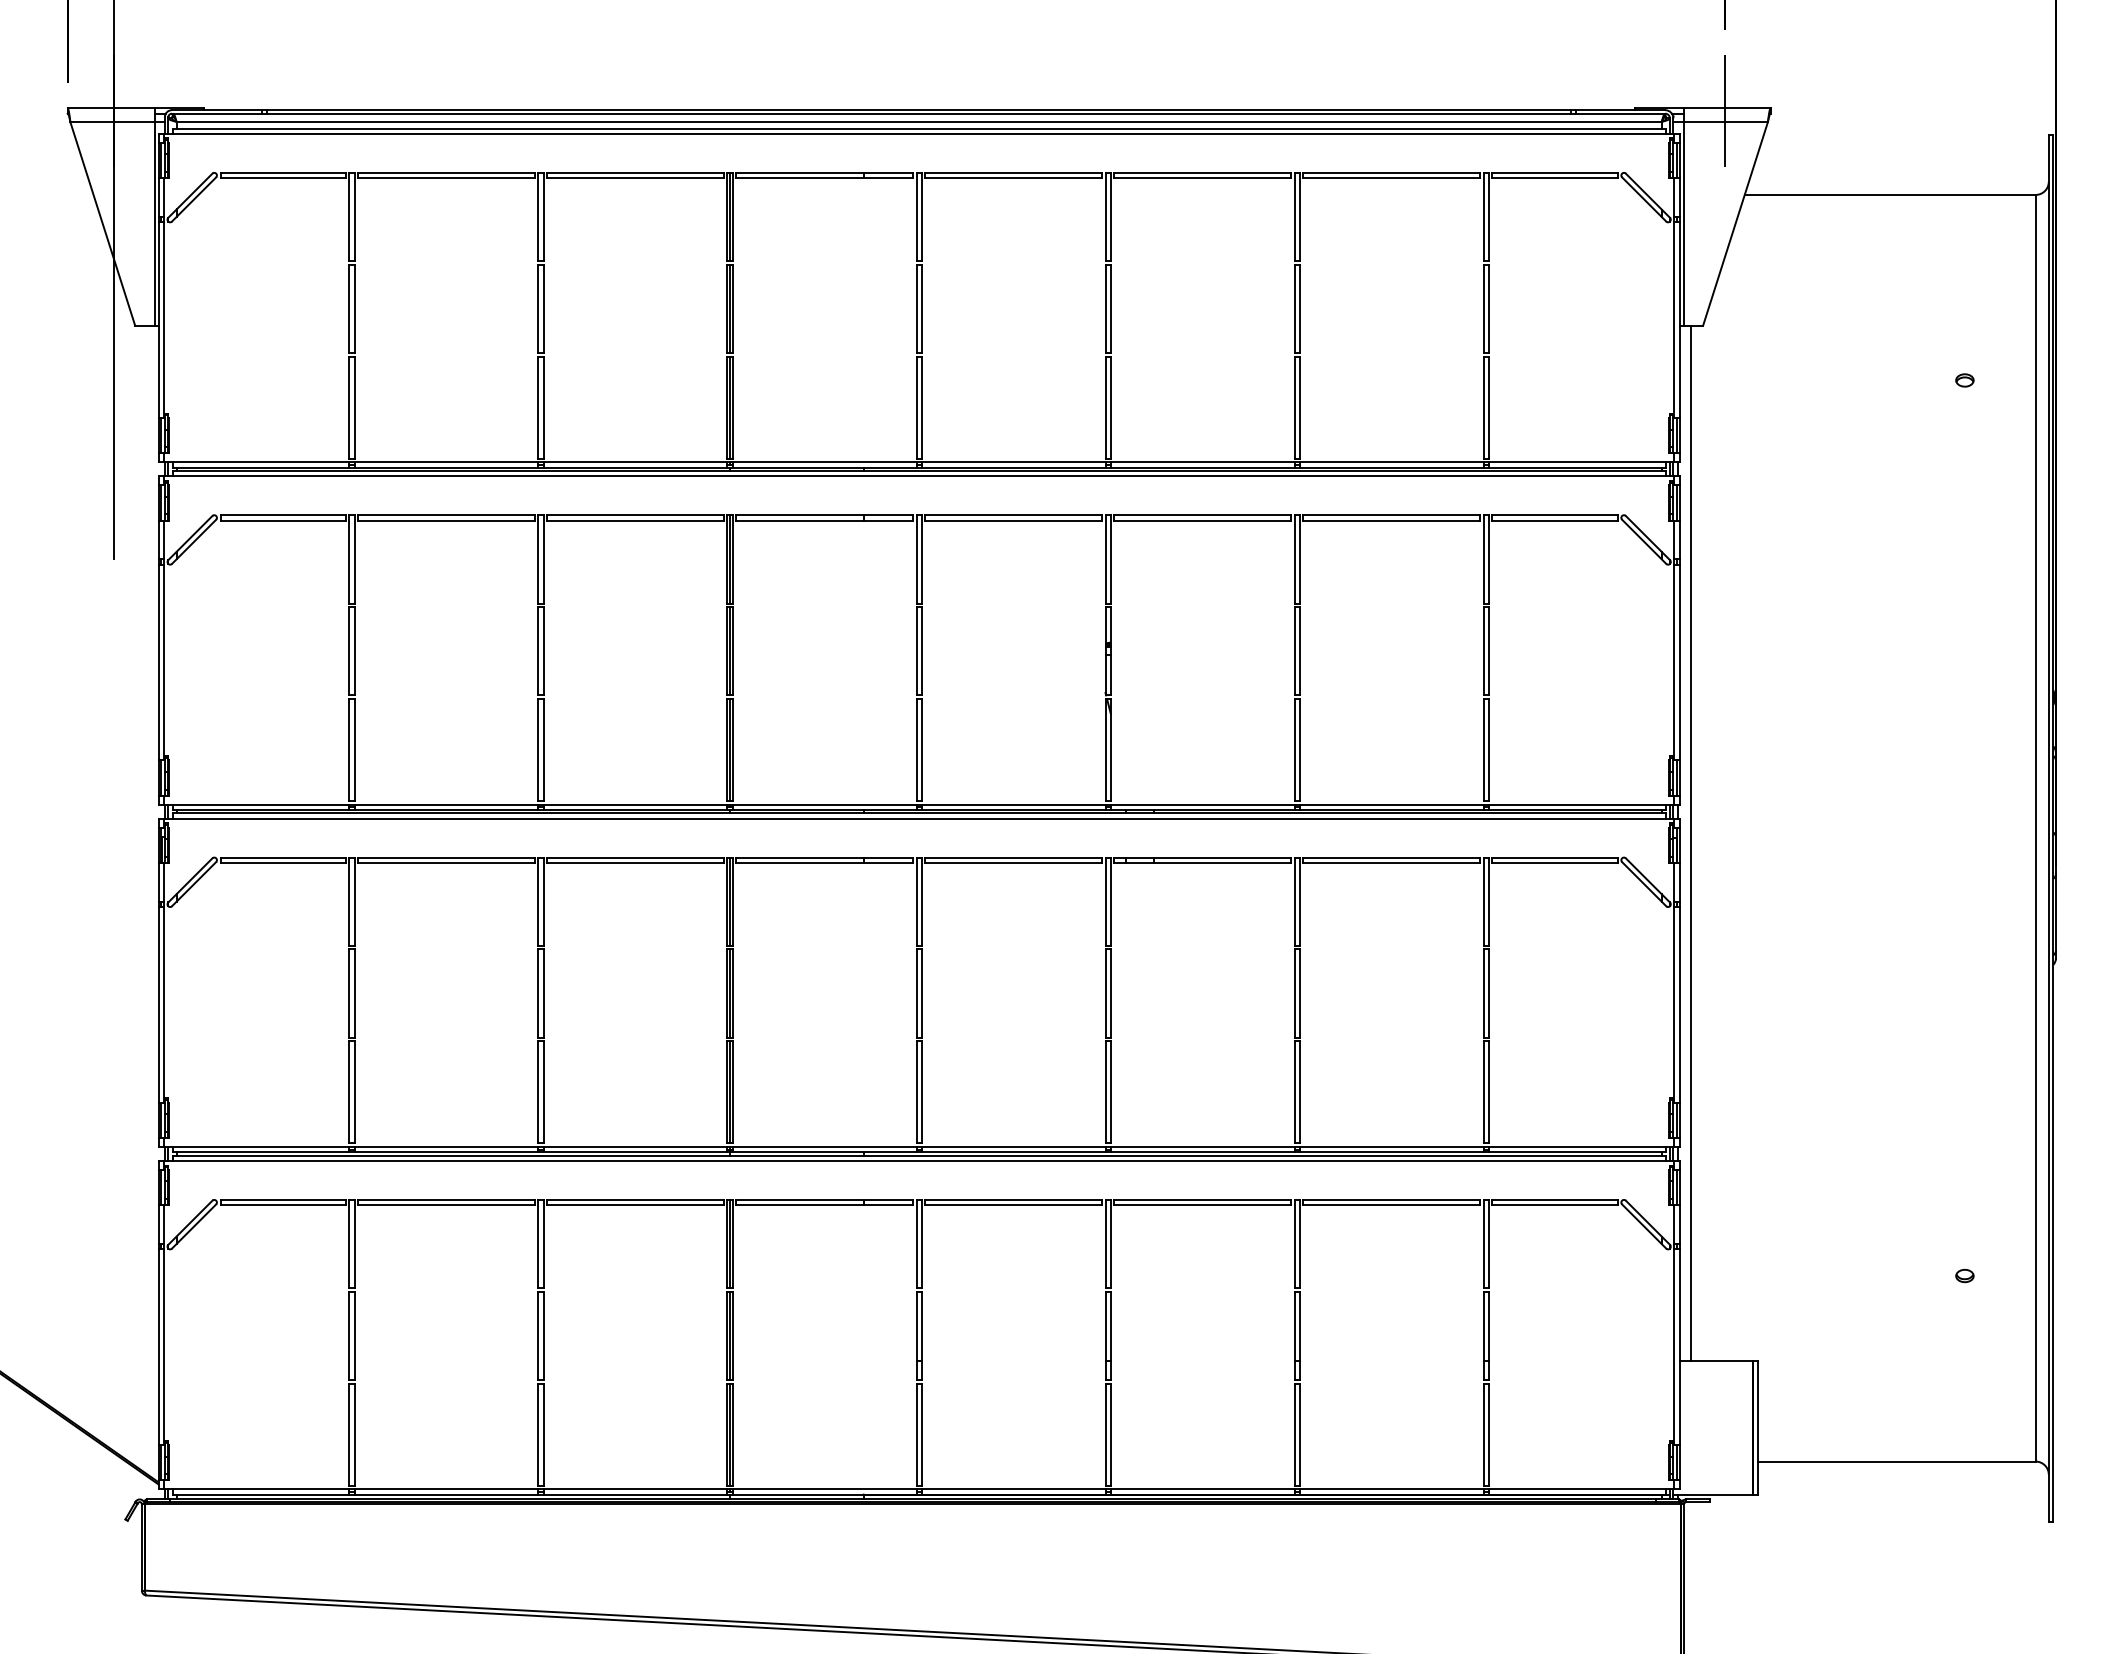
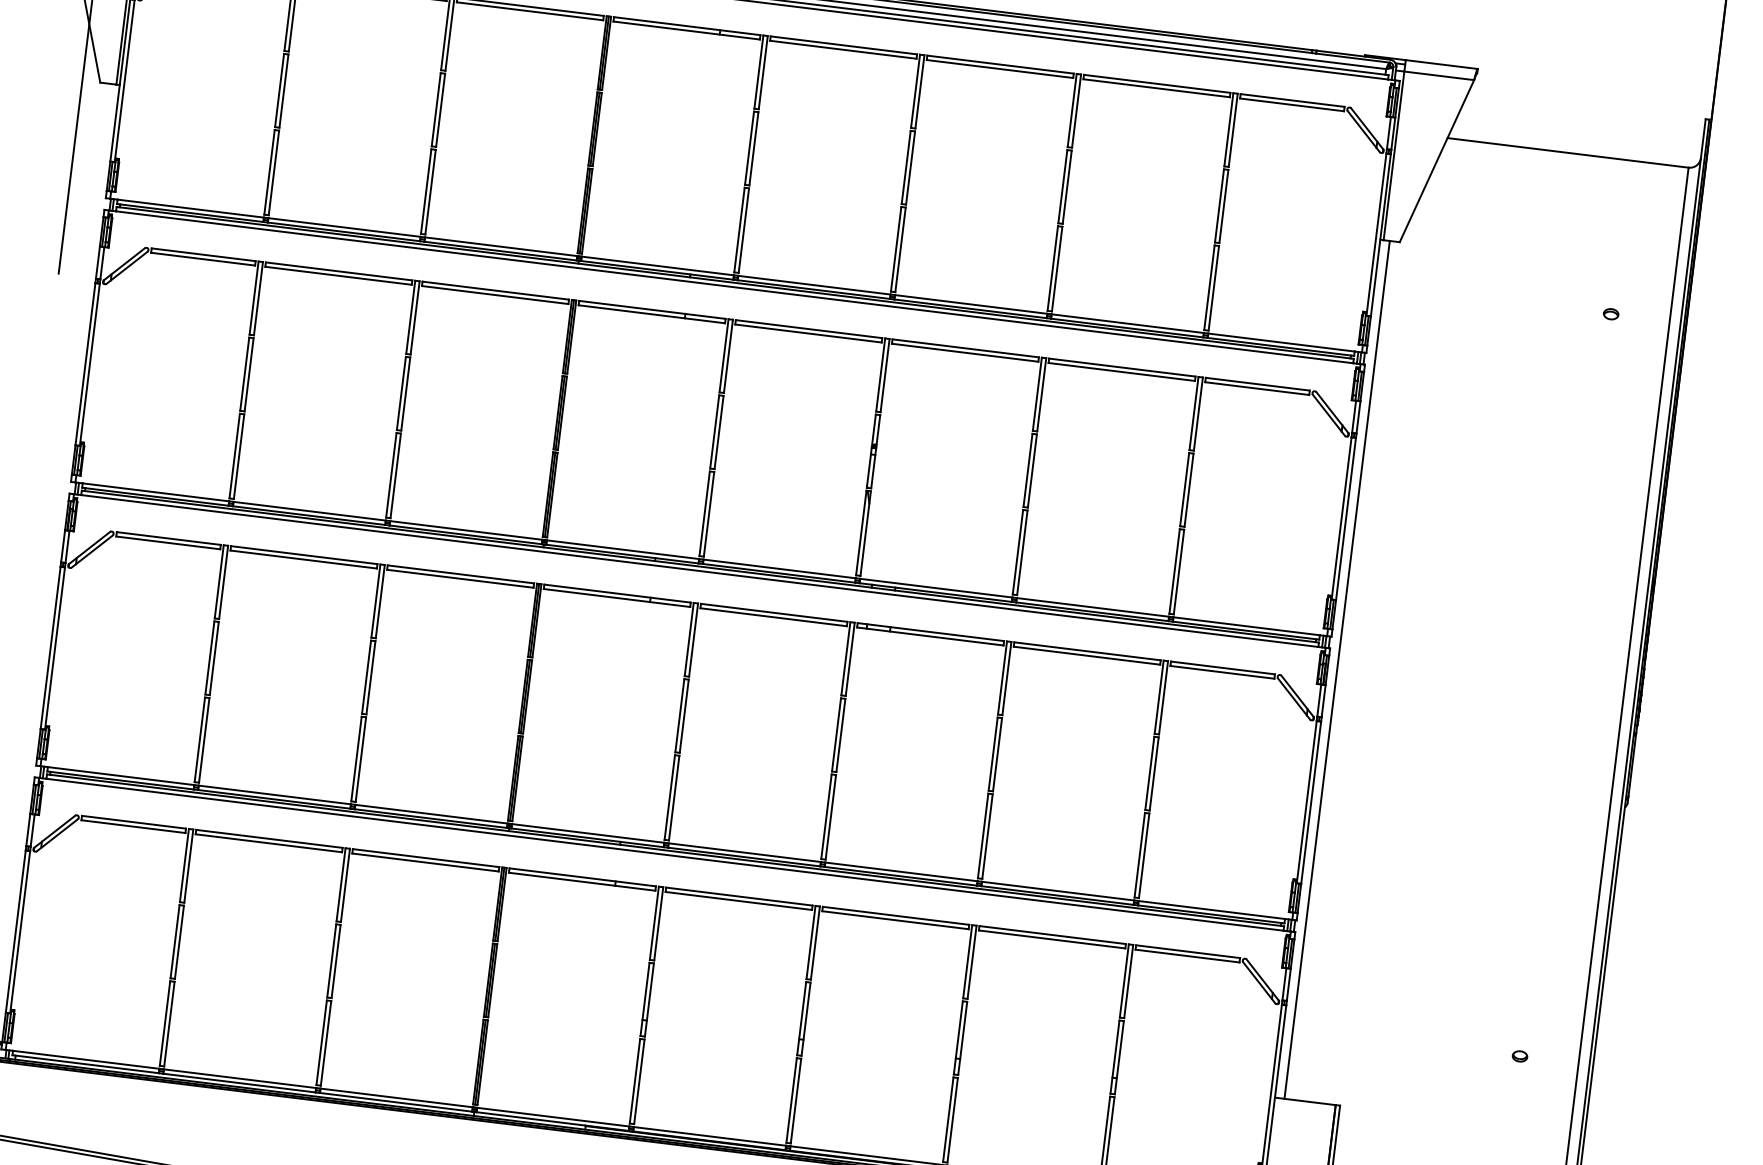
line: (1724, 110) -> (1439, 66), removed

